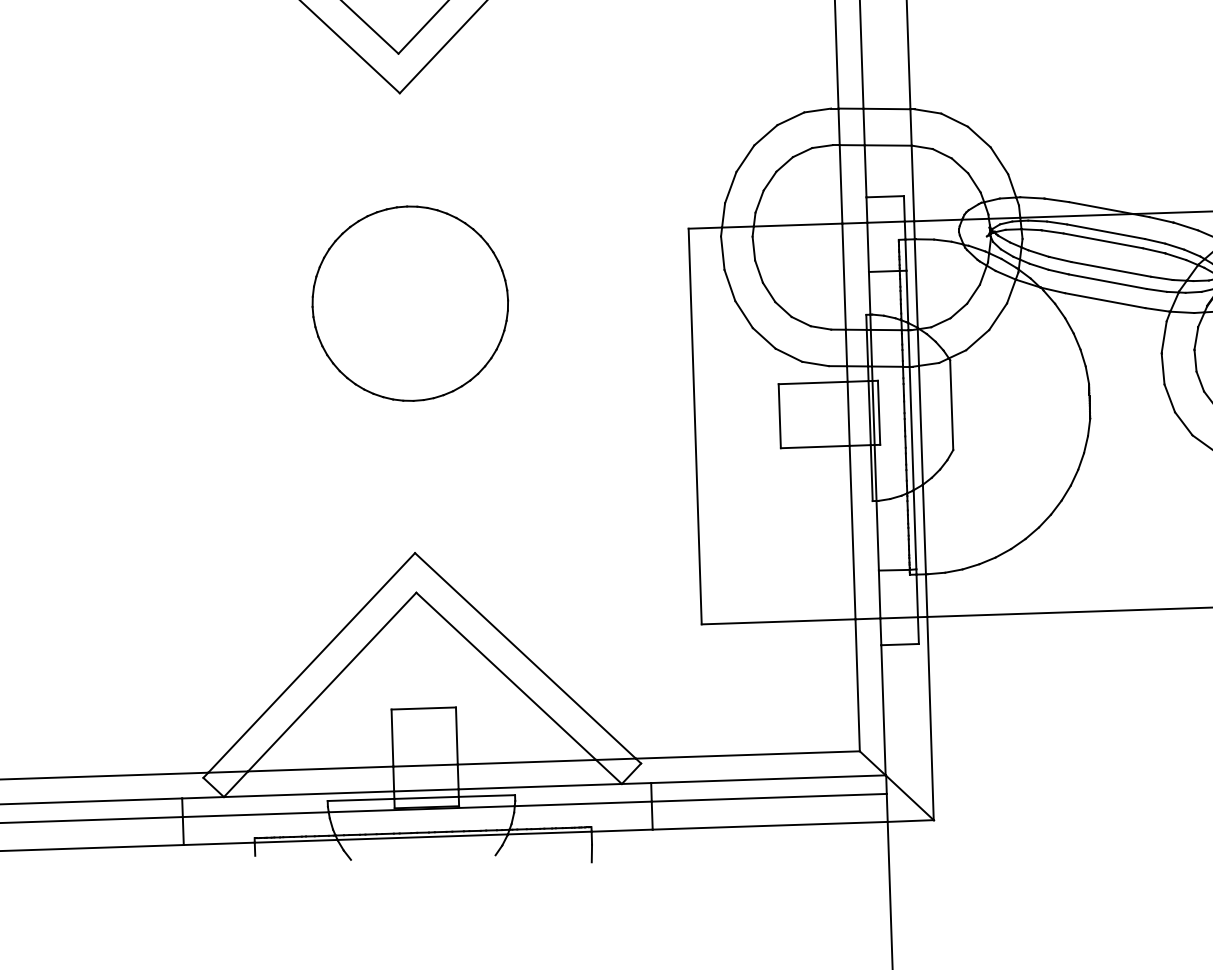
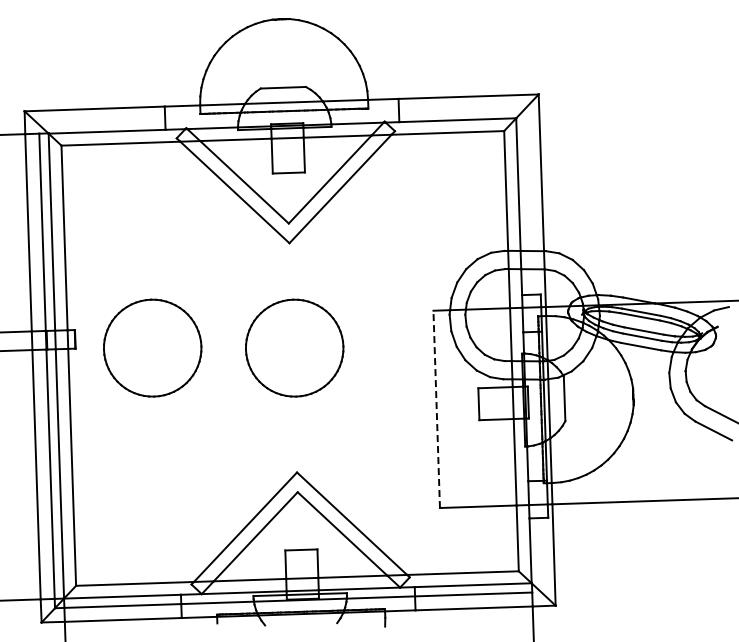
part: (125, 302) -> (152, 347), added
line: (694, 426) -> (436, 409), solid -> dashed

